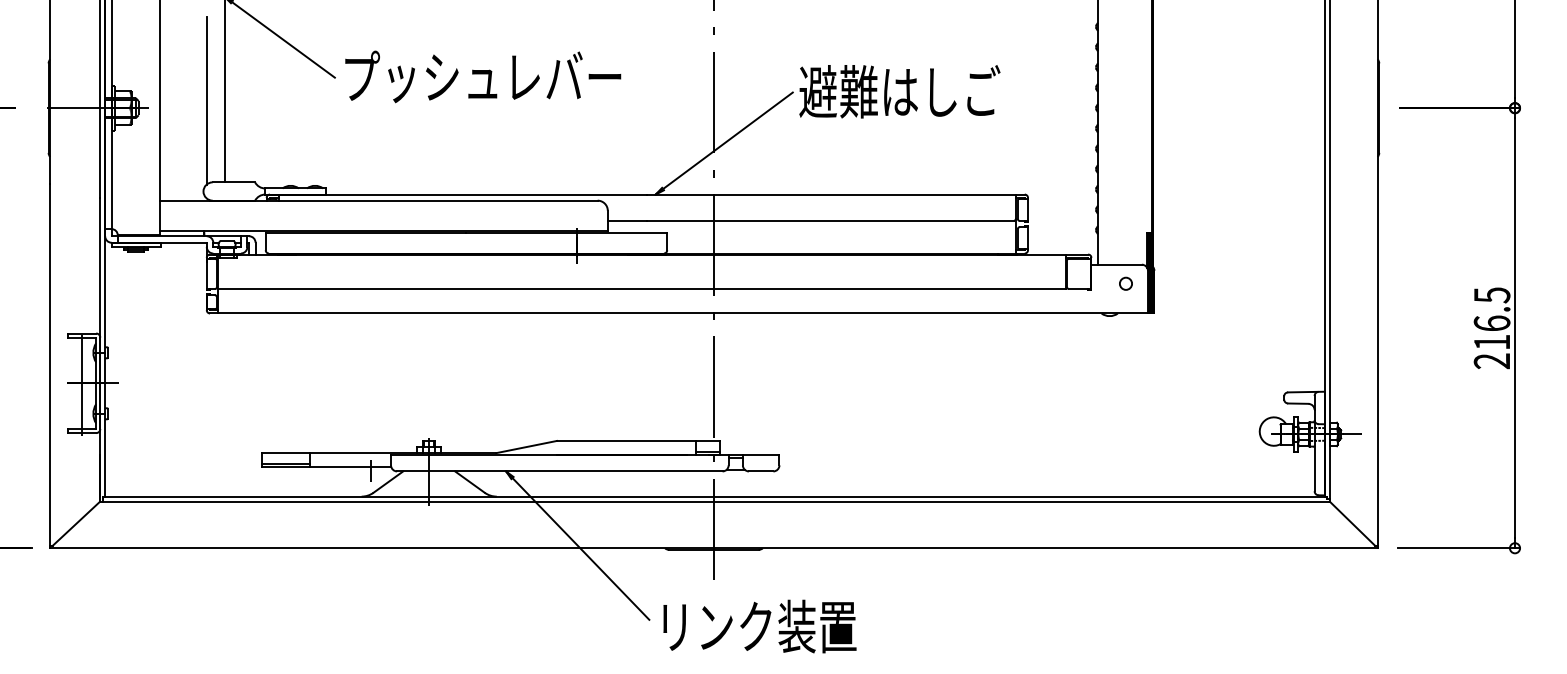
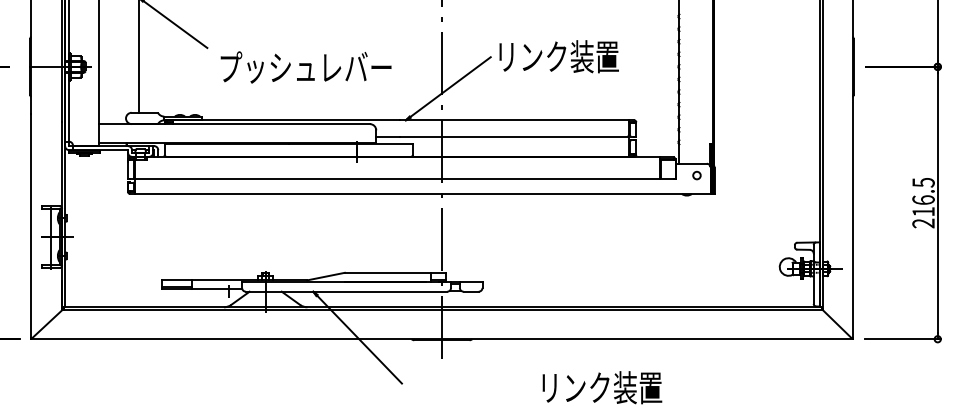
text: (482, 76) -> (305, 67), moved
text: (899, 91) -> (556, 56), 避難はしご -> リンク装置
line: (205, 101) -> (127, 62), removed
text: (760, 626) -> (602, 387), moved

